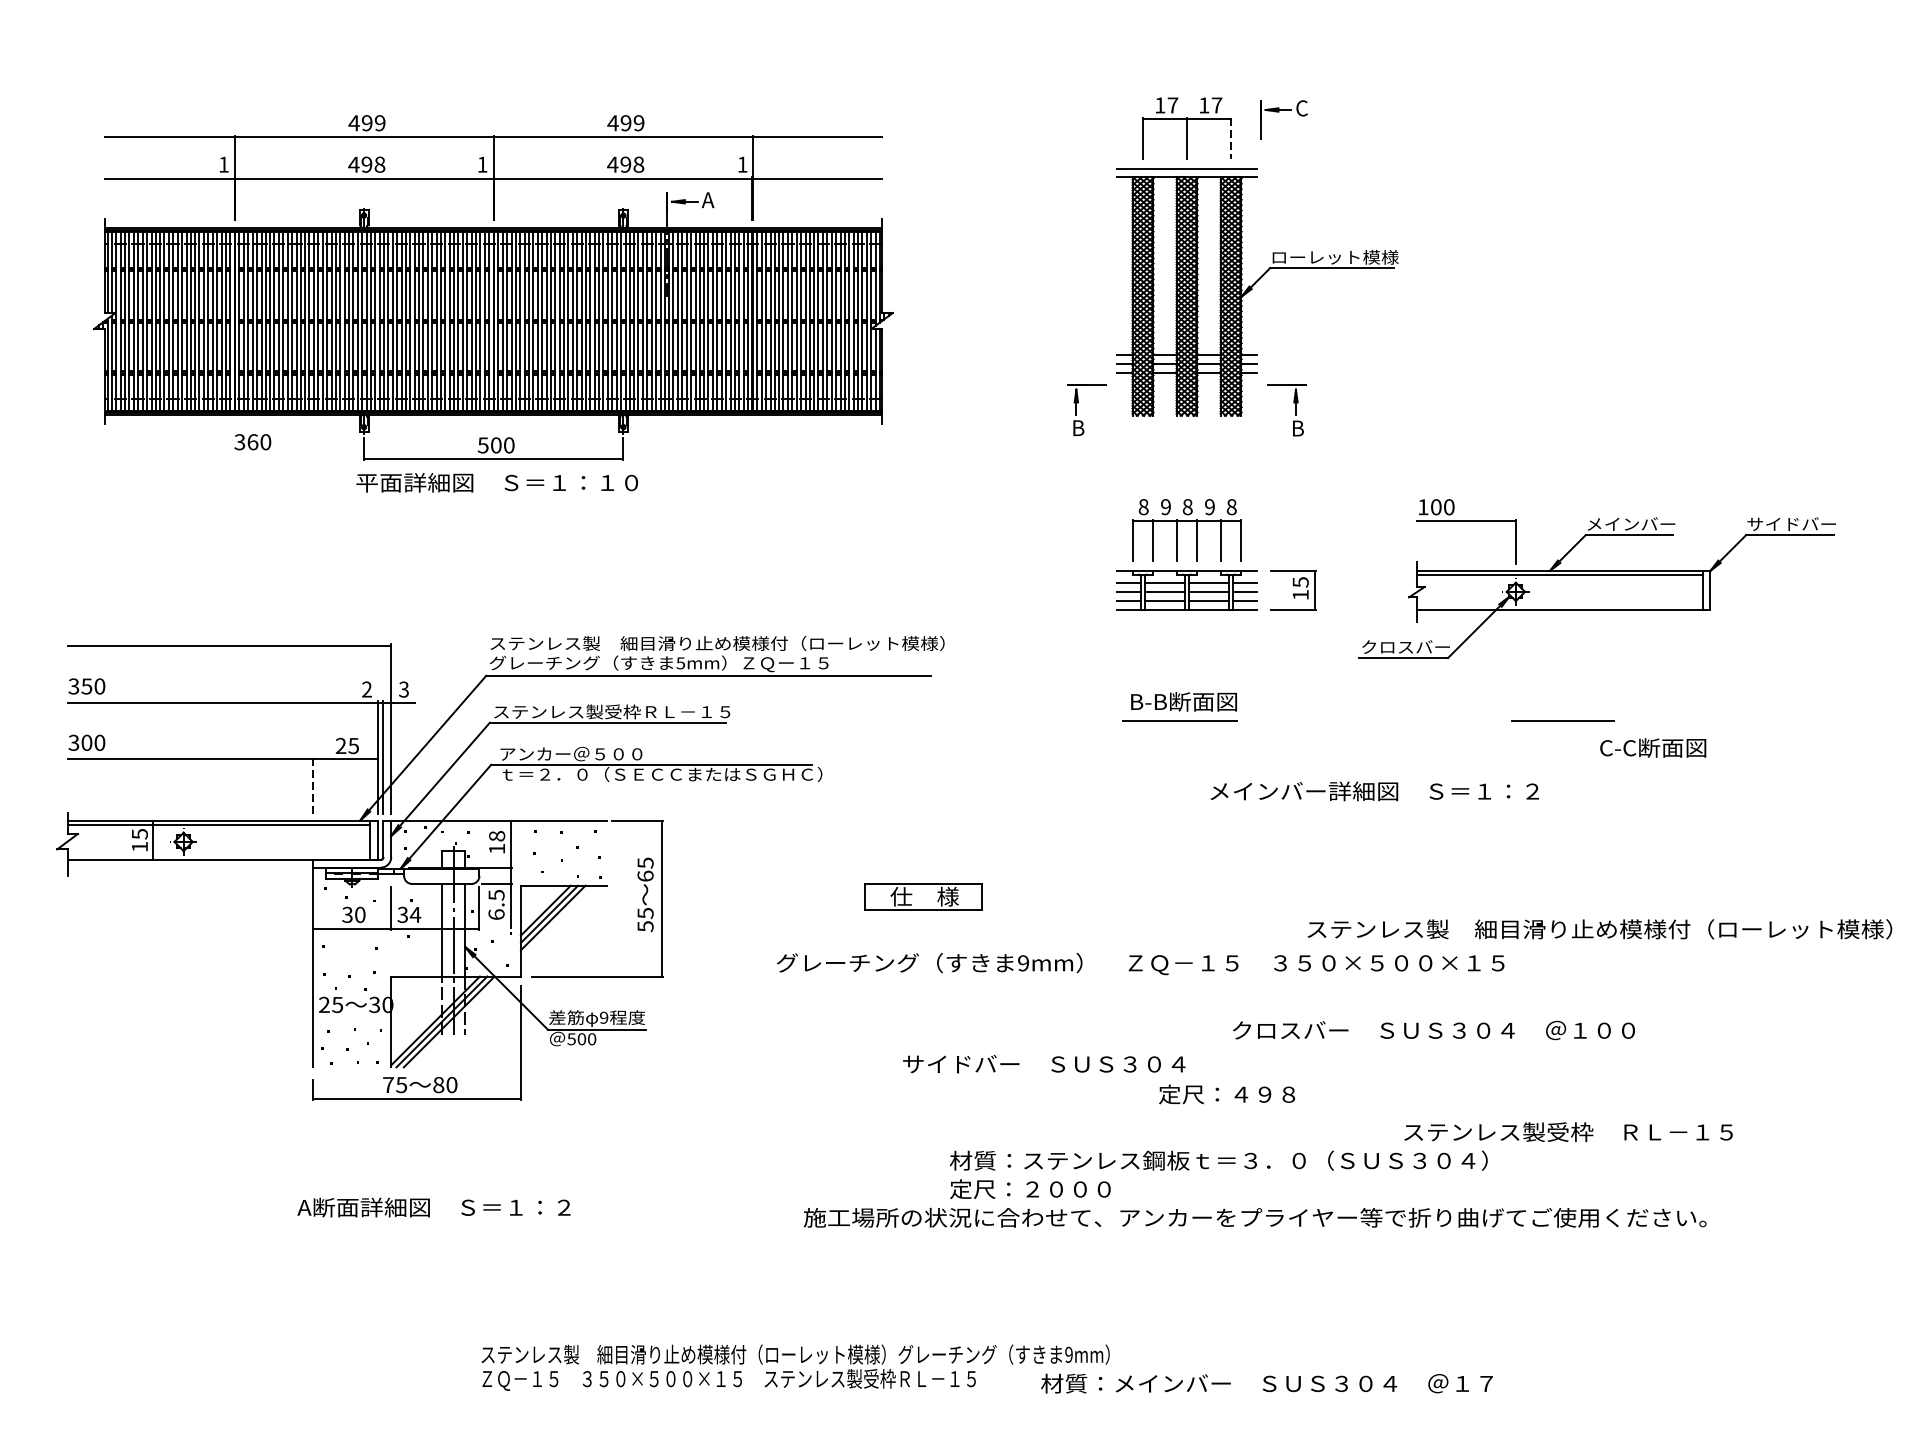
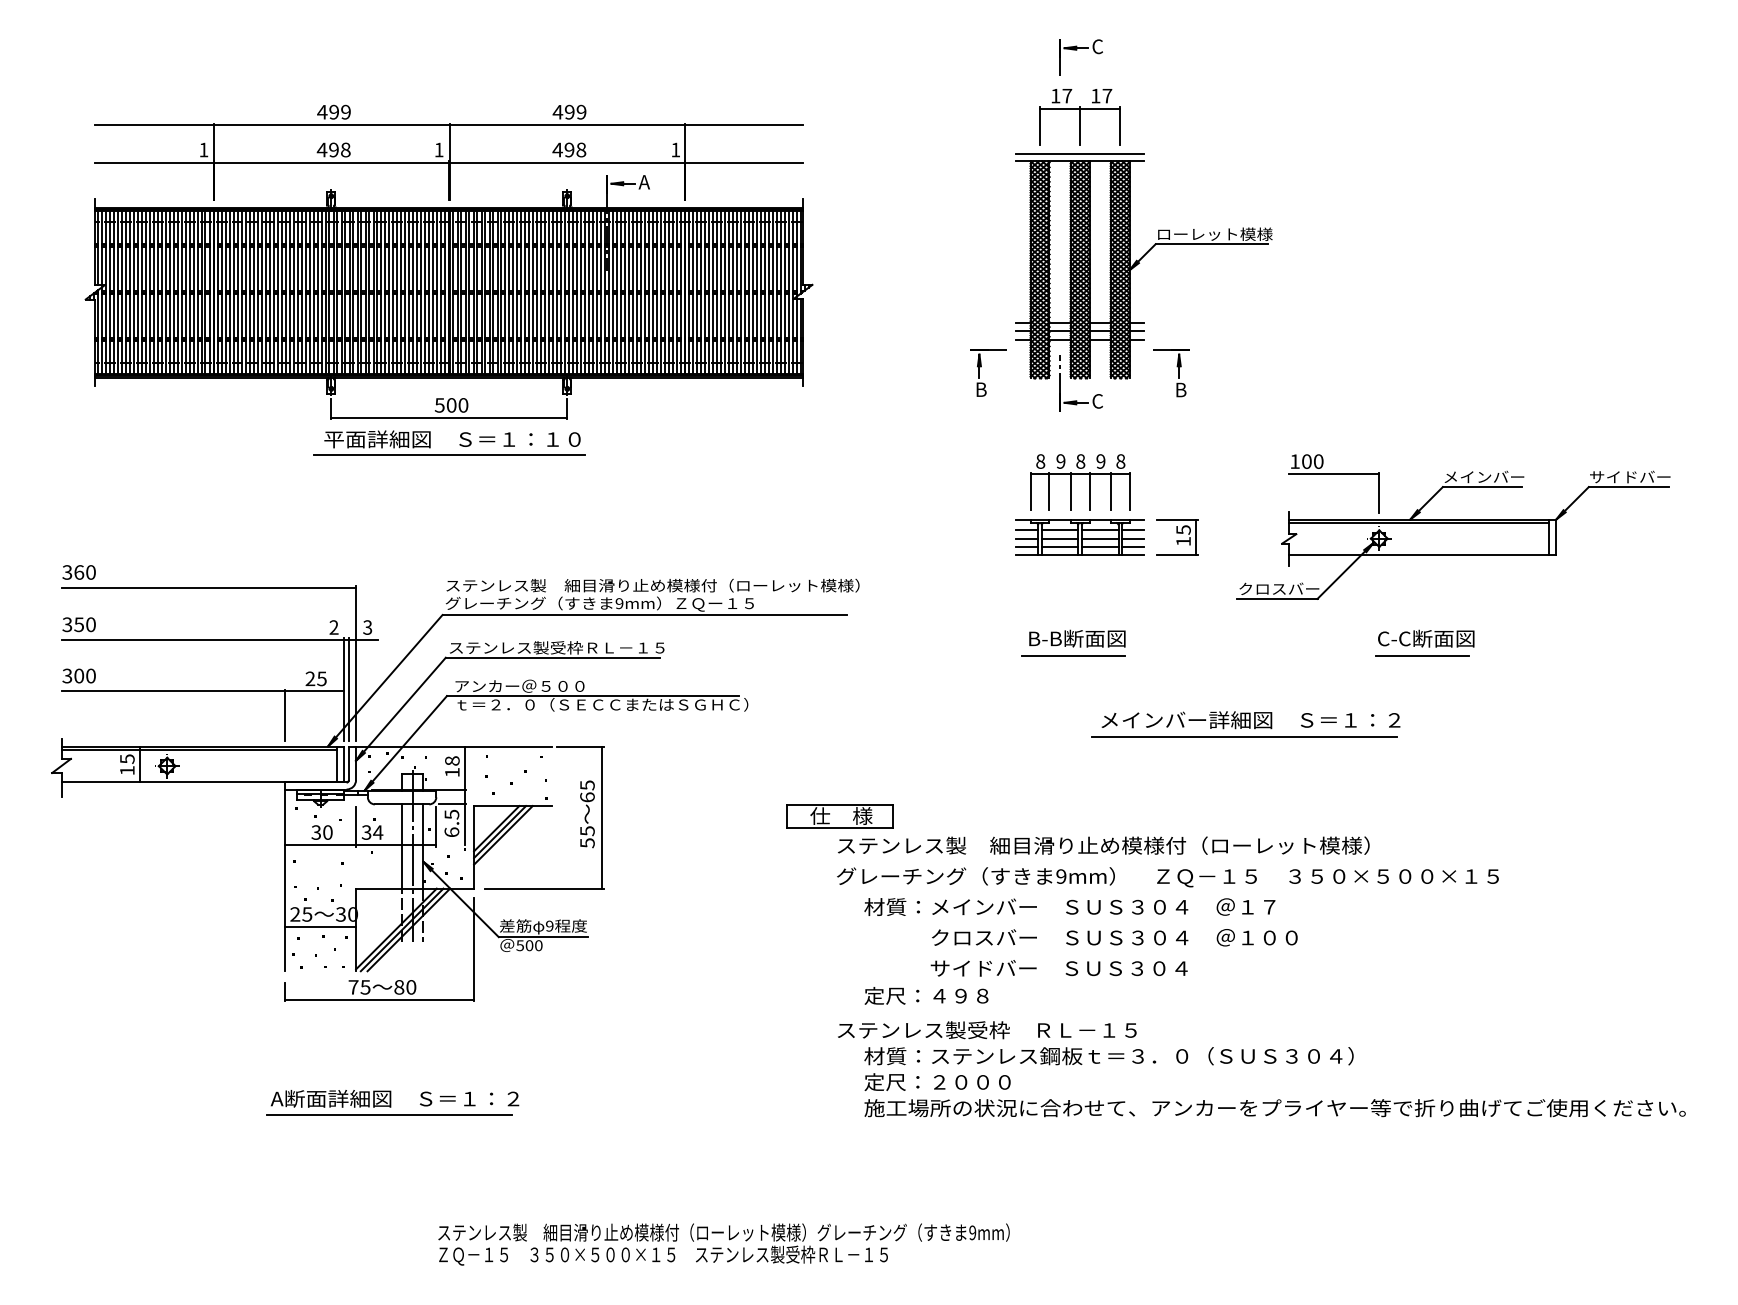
part: (1279, 112) -> (1077, 50), moved
line: (1231, 138) -> (1120, 126), dashed -> solid
part: (1184, 440) -> (1077, 400), added
text: (252, 442) -> (78, 572), moved
line: (493, 500) -> (449, 455), added
text: (680, 663) -> (619, 603), 5mm -> 9mm
text: (1653, 747) -> (1426, 638), moved
line: (313, 786) -> (285, 715), dashed -> solid
line: (1366, 810) -> (1243, 737), added
text: (1599, 929) -> (1103, 845), moved
text: (1140, 964) -> (1167, 877), moved
line: (352, 1018) -> (320, 926), added
text: (1433, 1030) -> (1114, 937), moved
text: (1043, 1064) -> (1058, 968), moved
text: (1227, 1093) -> (926, 995), moved
text: (1568, 1132) -> (987, 1030), moved
text: (1254, 1218) -> (1274, 1108), moved
line: (426, 1224) -> (388, 1114), added
text: (1266, 1383) -> (1069, 906), moved

